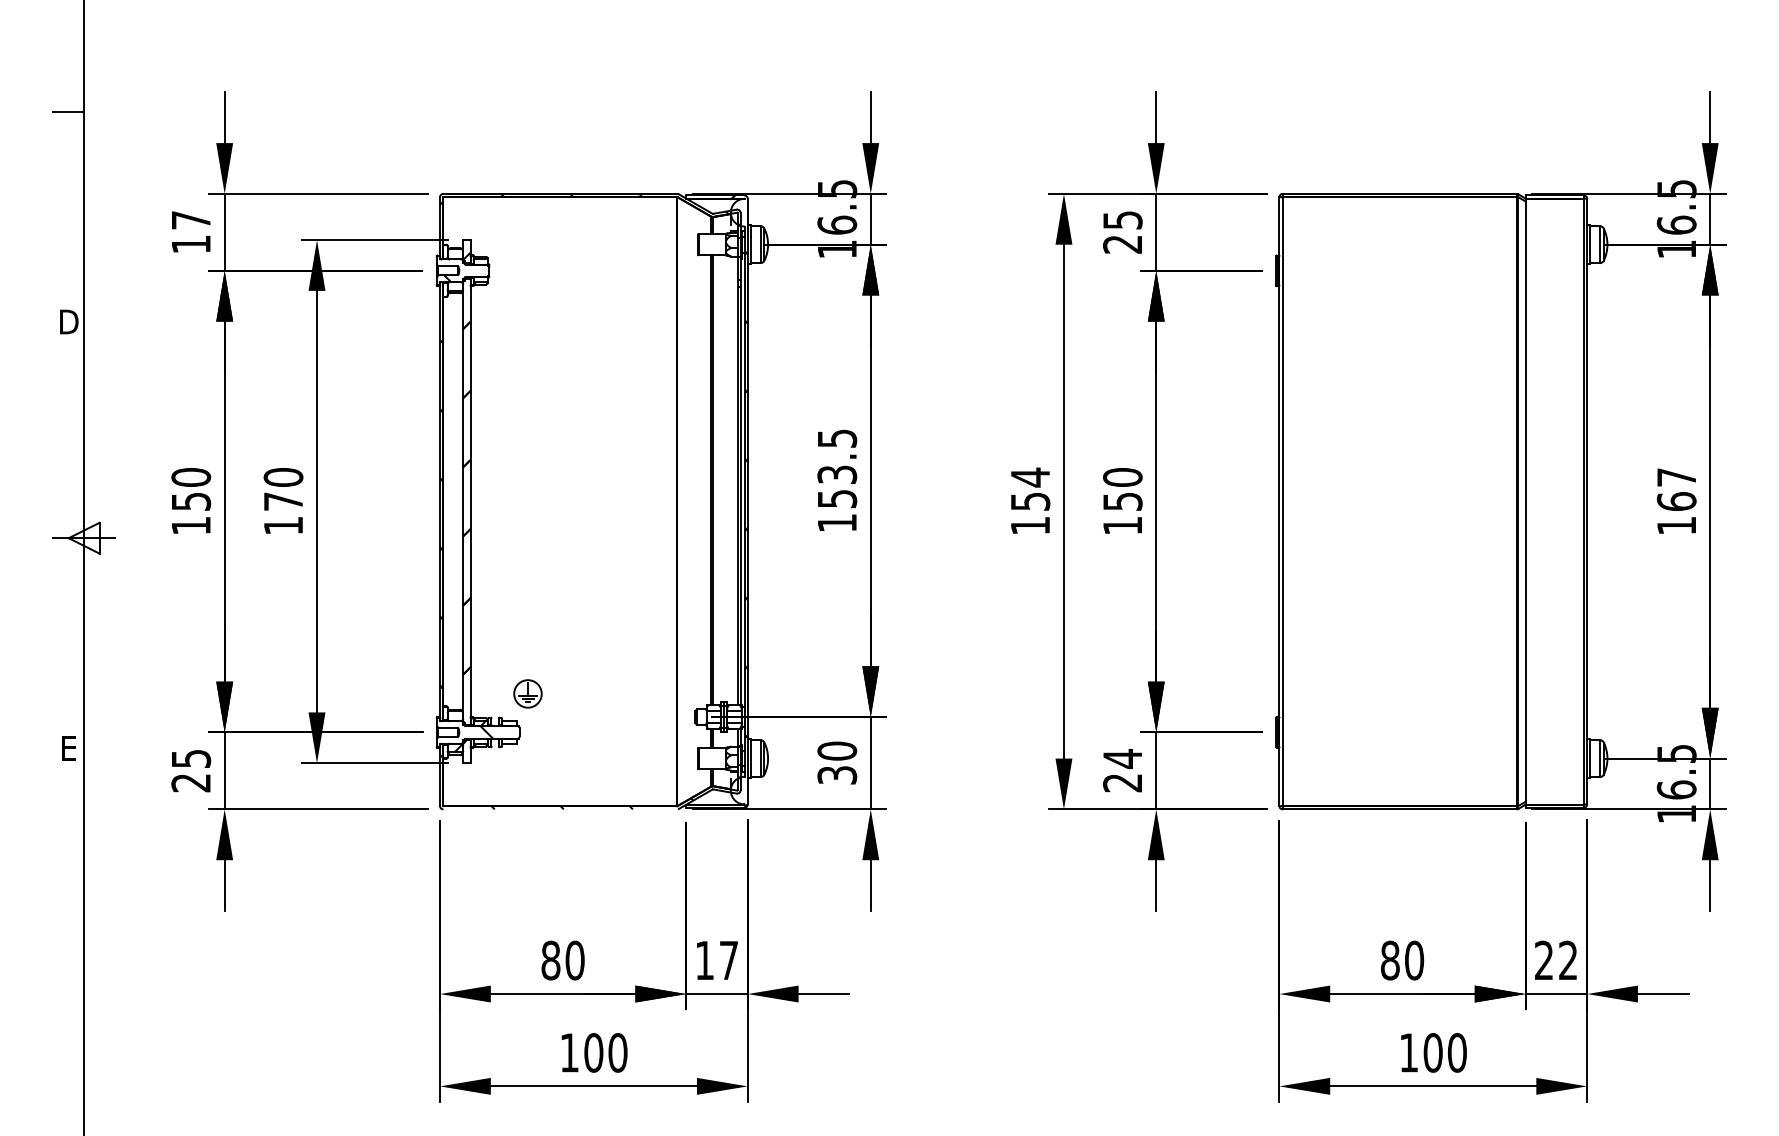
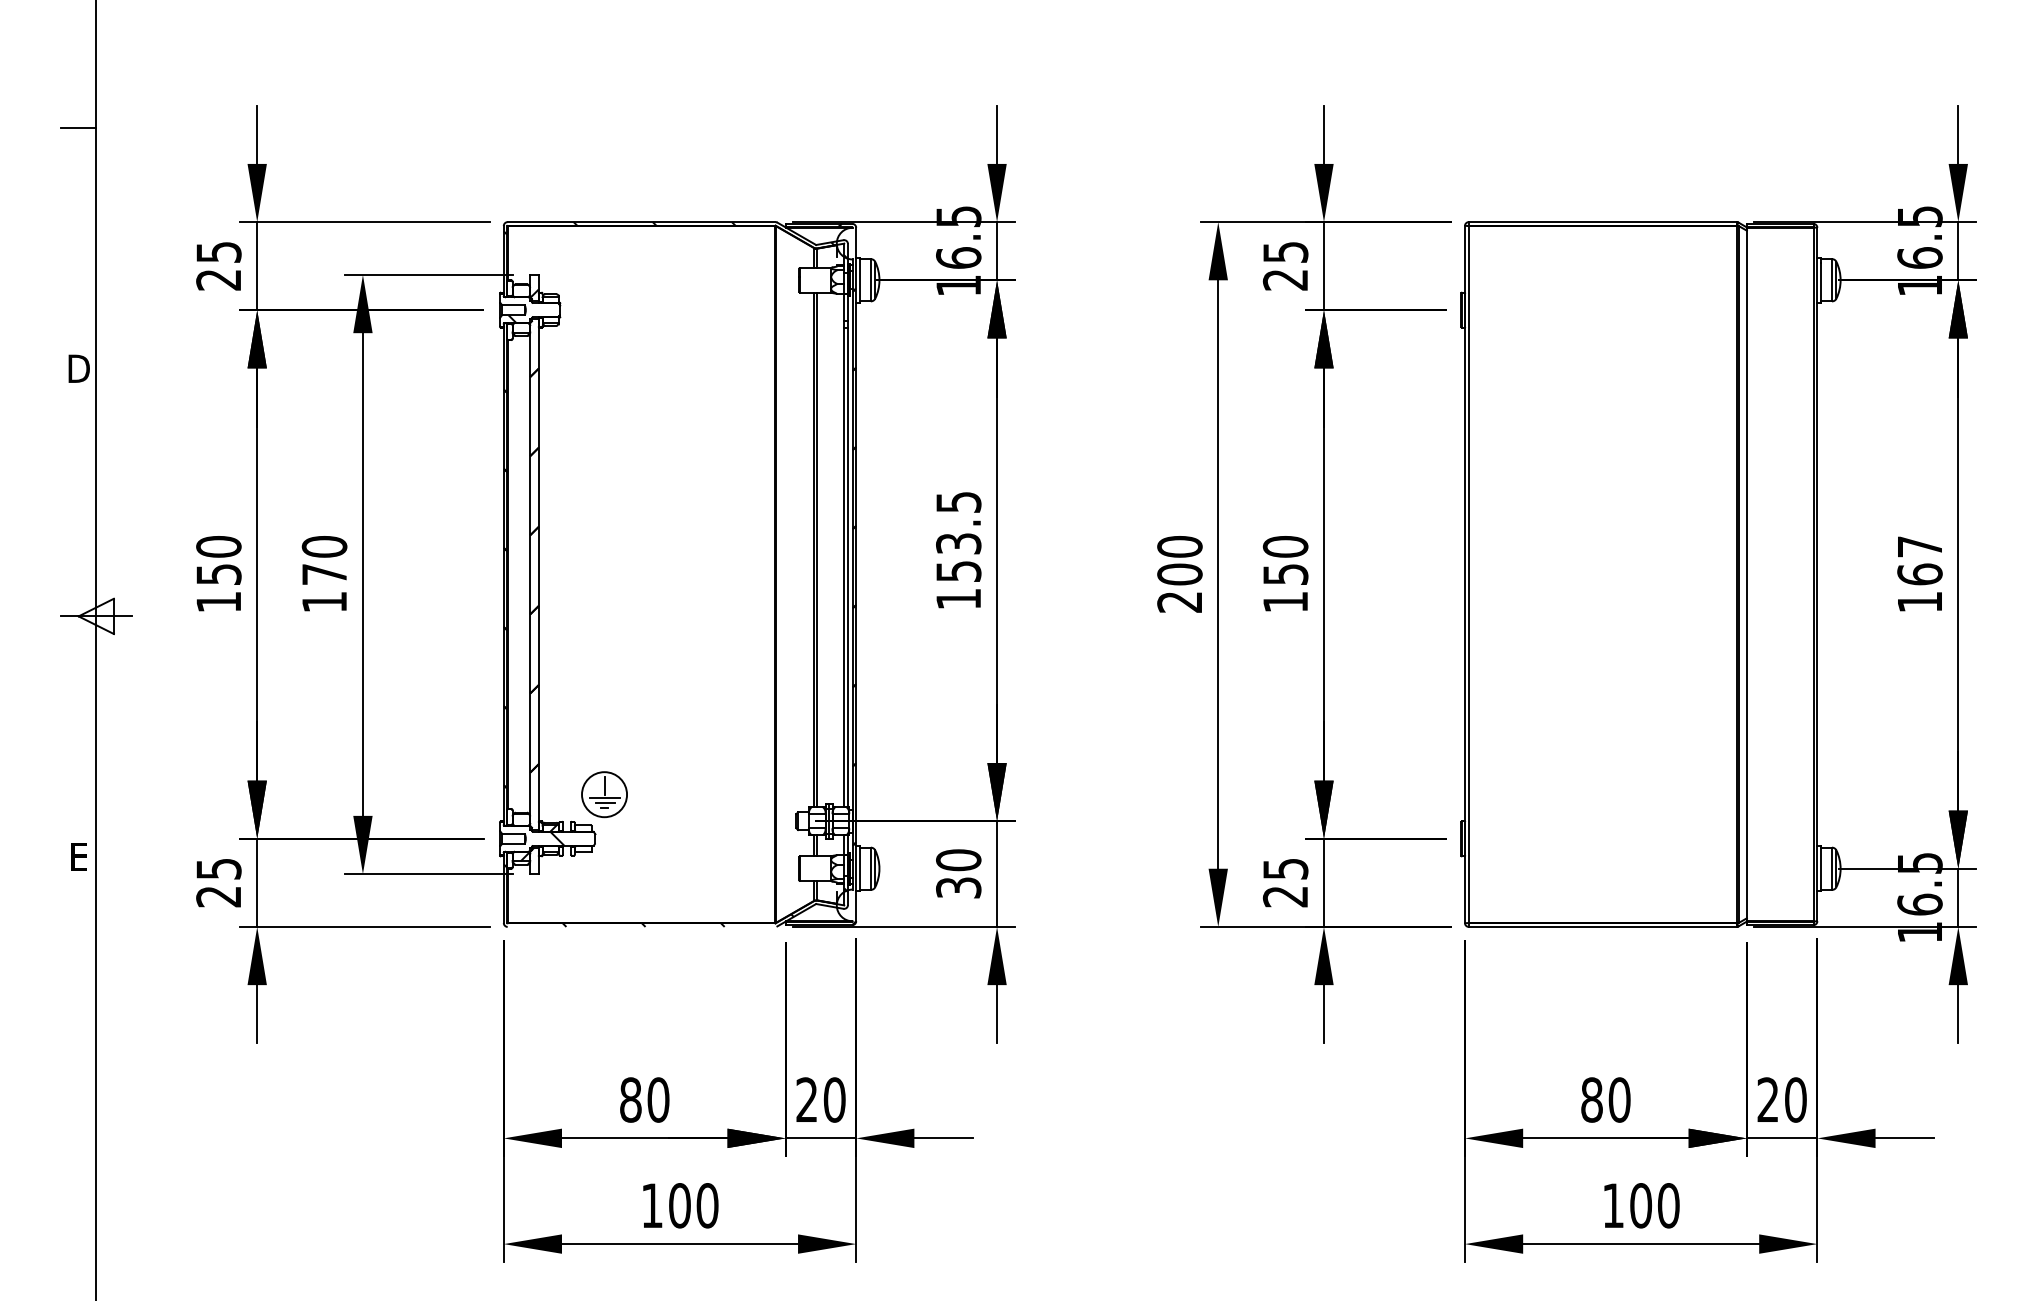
text: (191, 232) -> (219, 266), 17 -> 25
text: (1030, 501) -> (1179, 574), 154 -> 200
part: (527, 693) -> (603, 794), size x1.43
text: (1122, 758) -> (1285, 868), 24 -> 25
text: (716, 960) -> (820, 1099), 17 -> 20
text: (1567, 960) -> (1794, 1099), 22 -> 20

